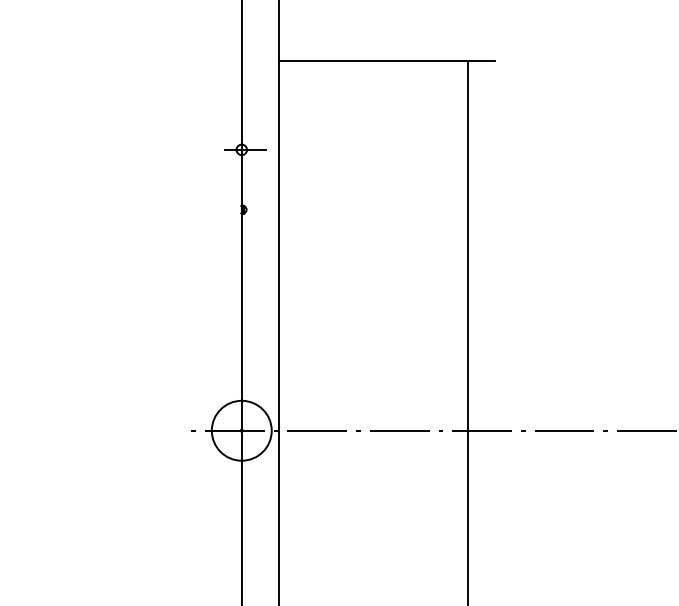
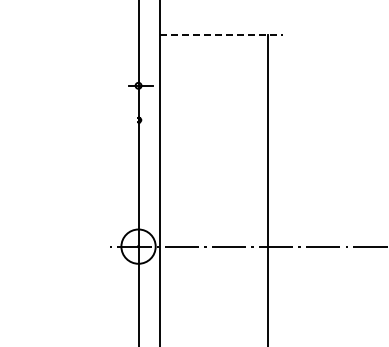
line: (386, 61) -> (221, 35), solid -> dashed

